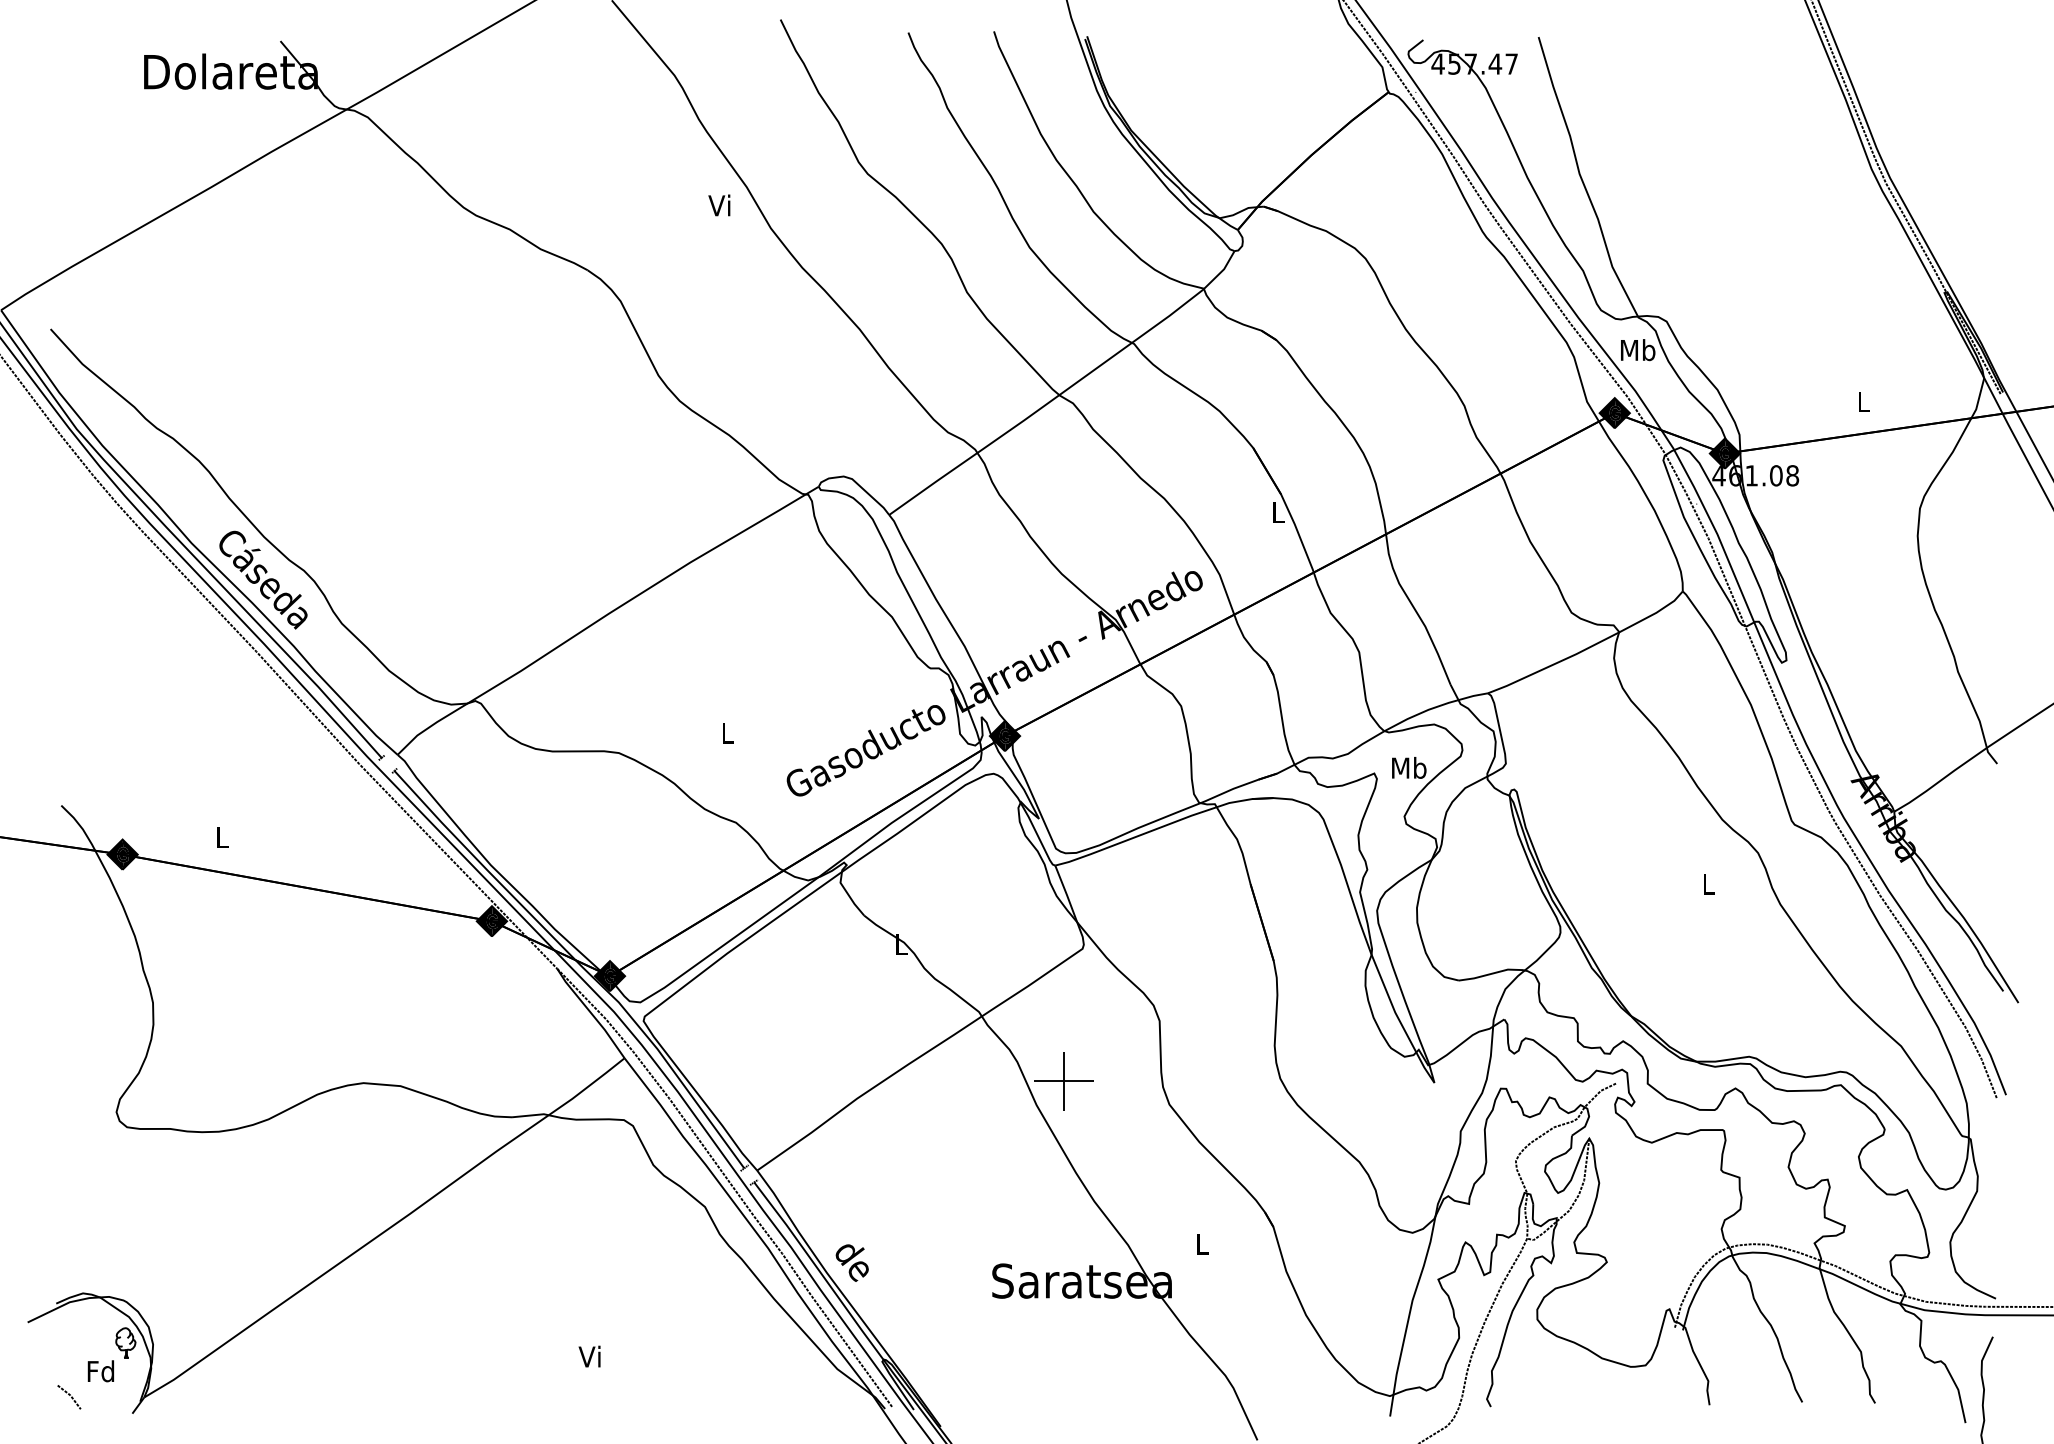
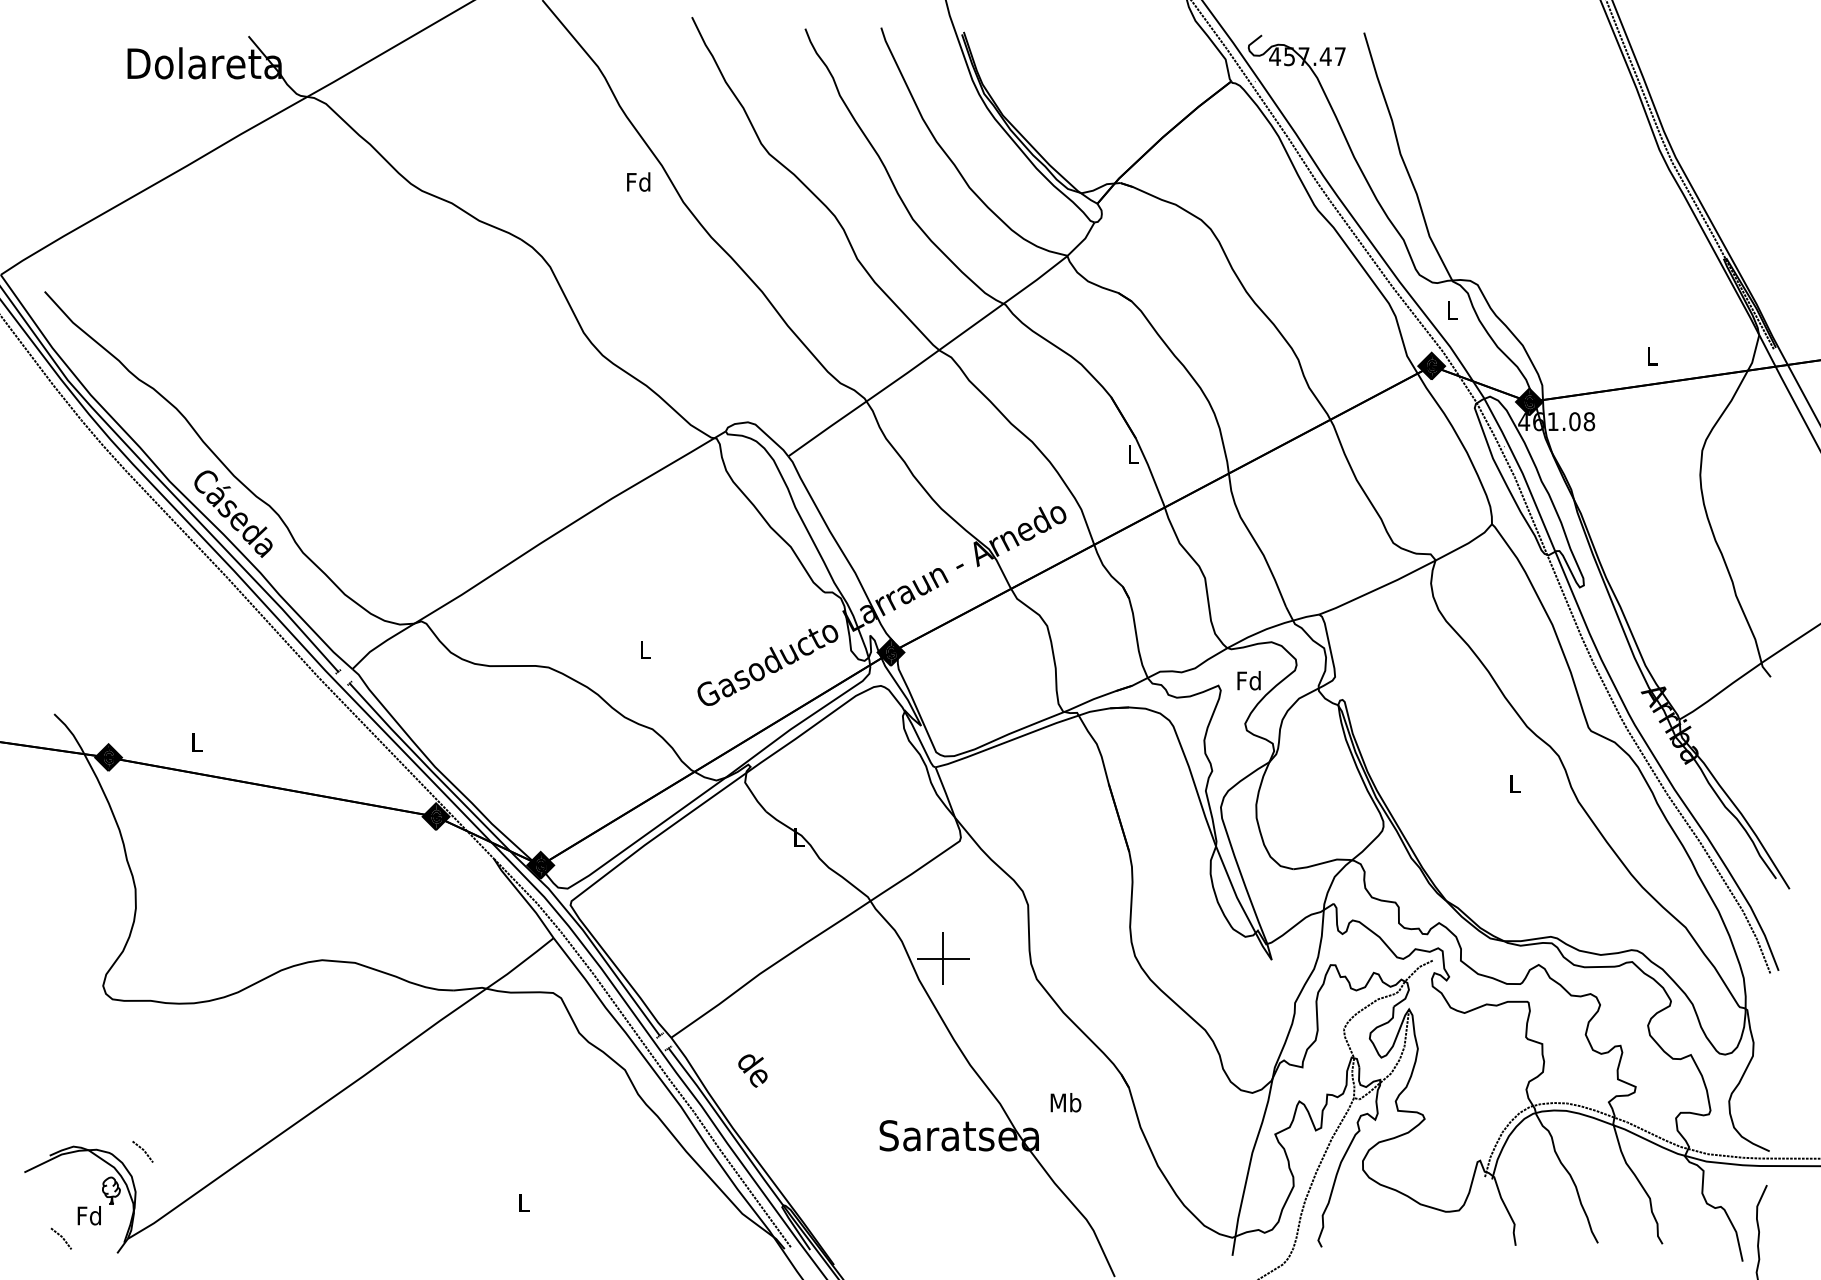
text: (720, 205) -> (638, 182), Vi -> Fd
text: (1638, 350) -> (1452, 310), Mb -> L
text: (1409, 767) -> (1249, 680), Mb -> Fd
text: (1202, 1243) -> (1066, 1102), L -> Mb
text: (851, 1262) -> (752, 1070), moved
line: (161, 1297) -> (143, 1150), added
text: (589, 1356) -> (522, 1202), Vi -> L

